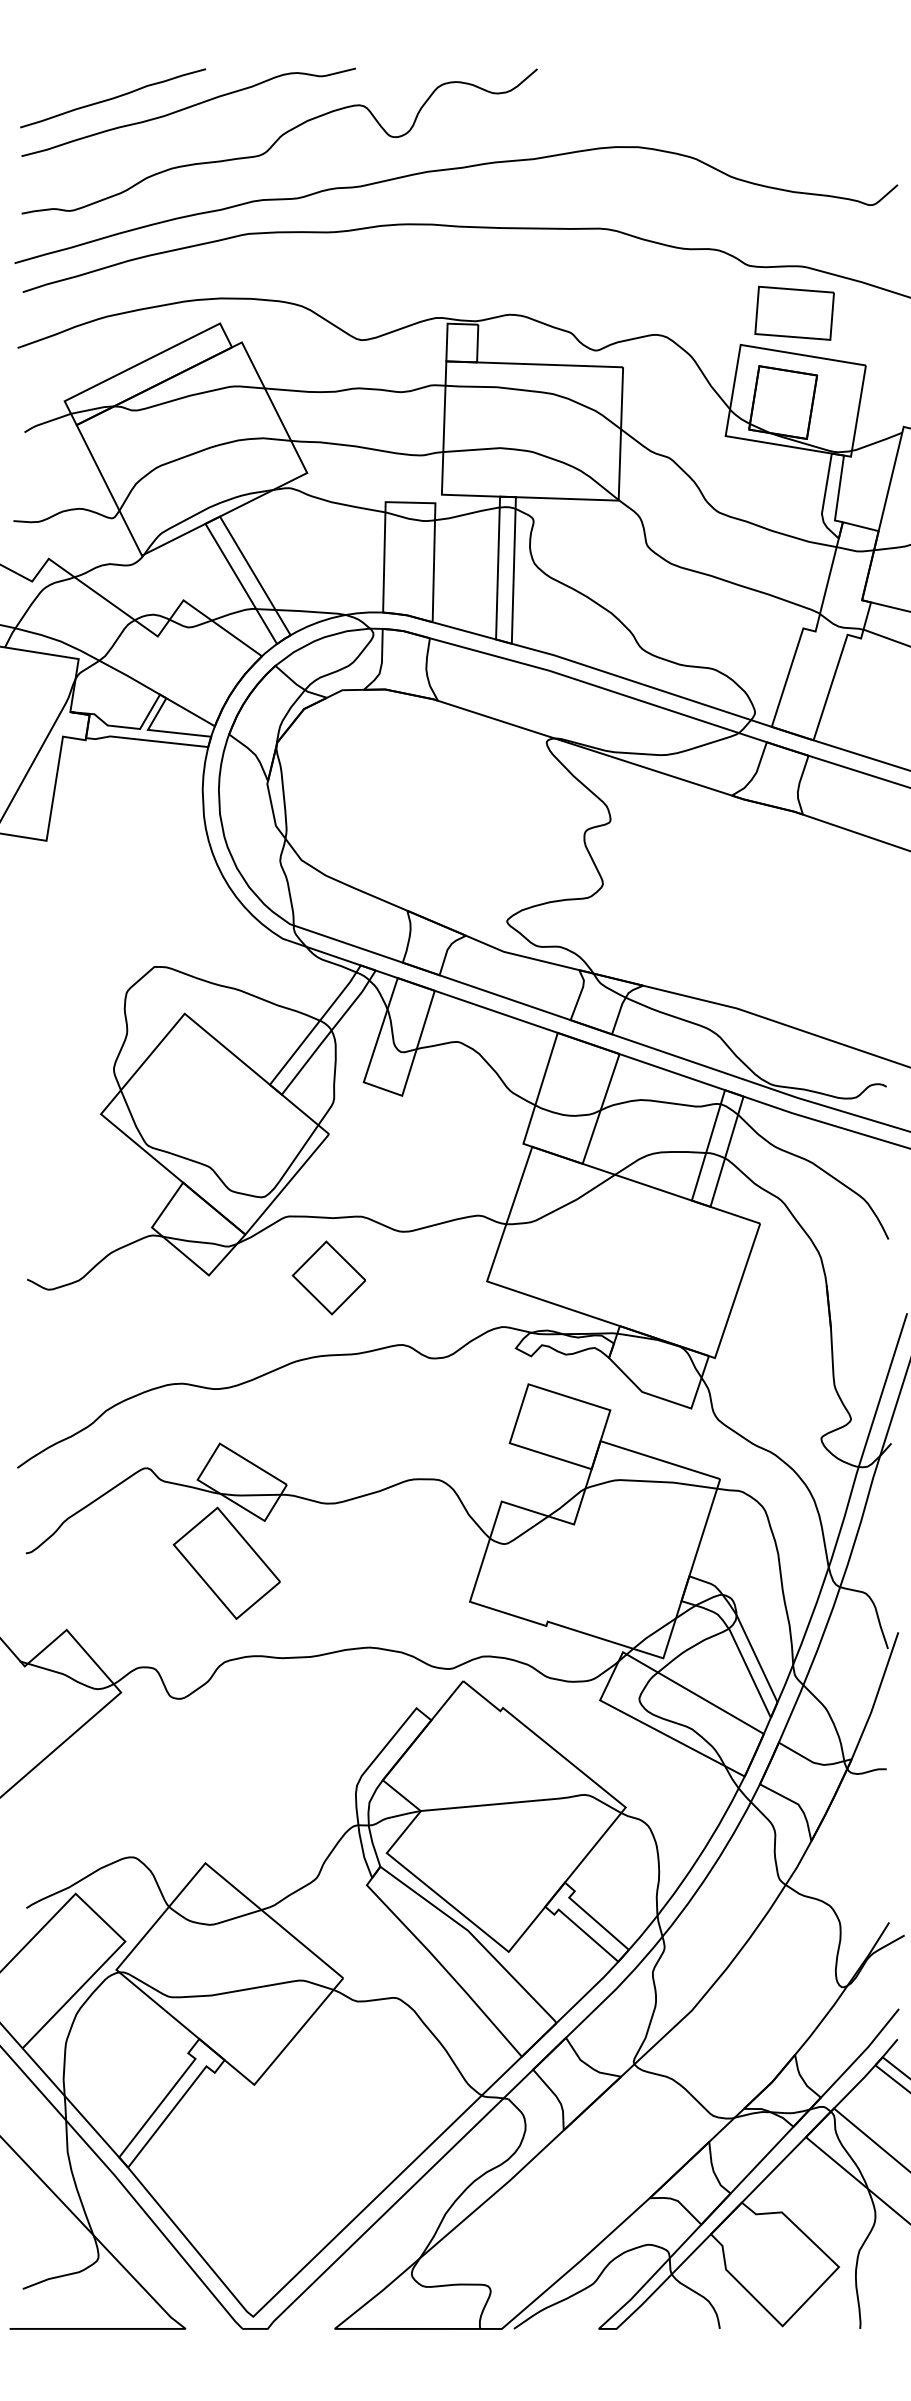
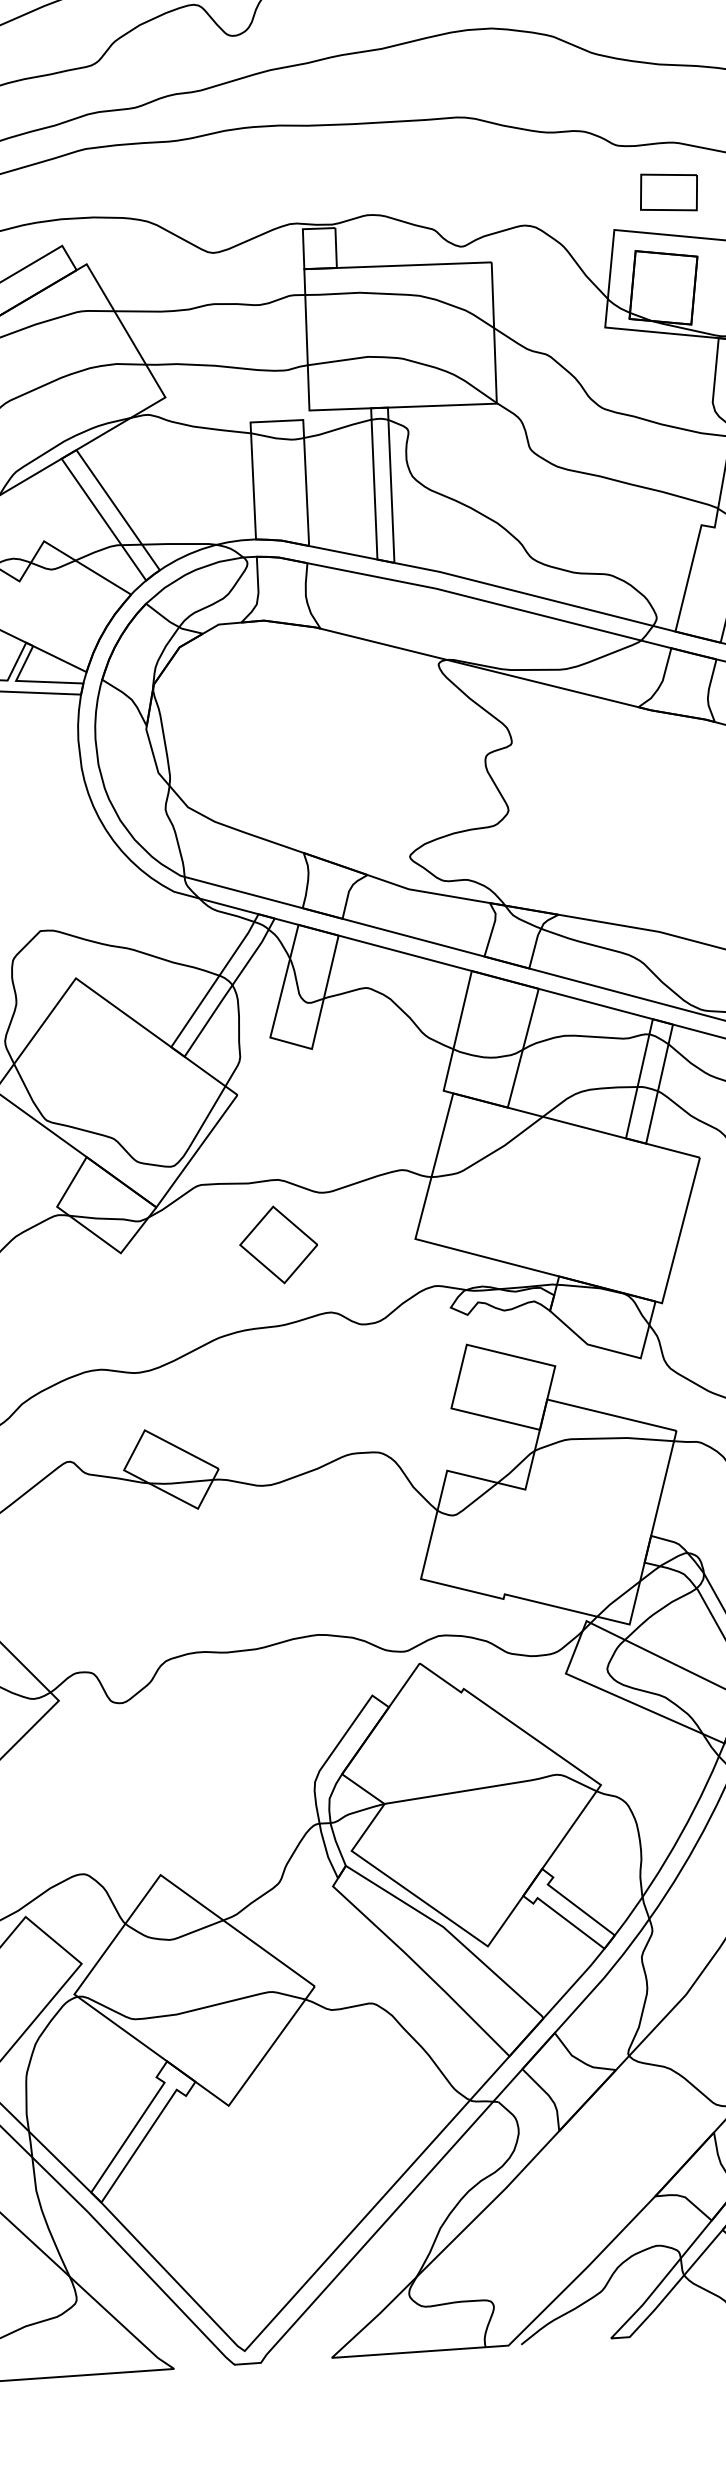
part: (794, 312) -> (668, 191), size x0.7
part: (328, 1277) -> (278, 1244), moved
part: (226, 1562) -> (160, 1555), removed

